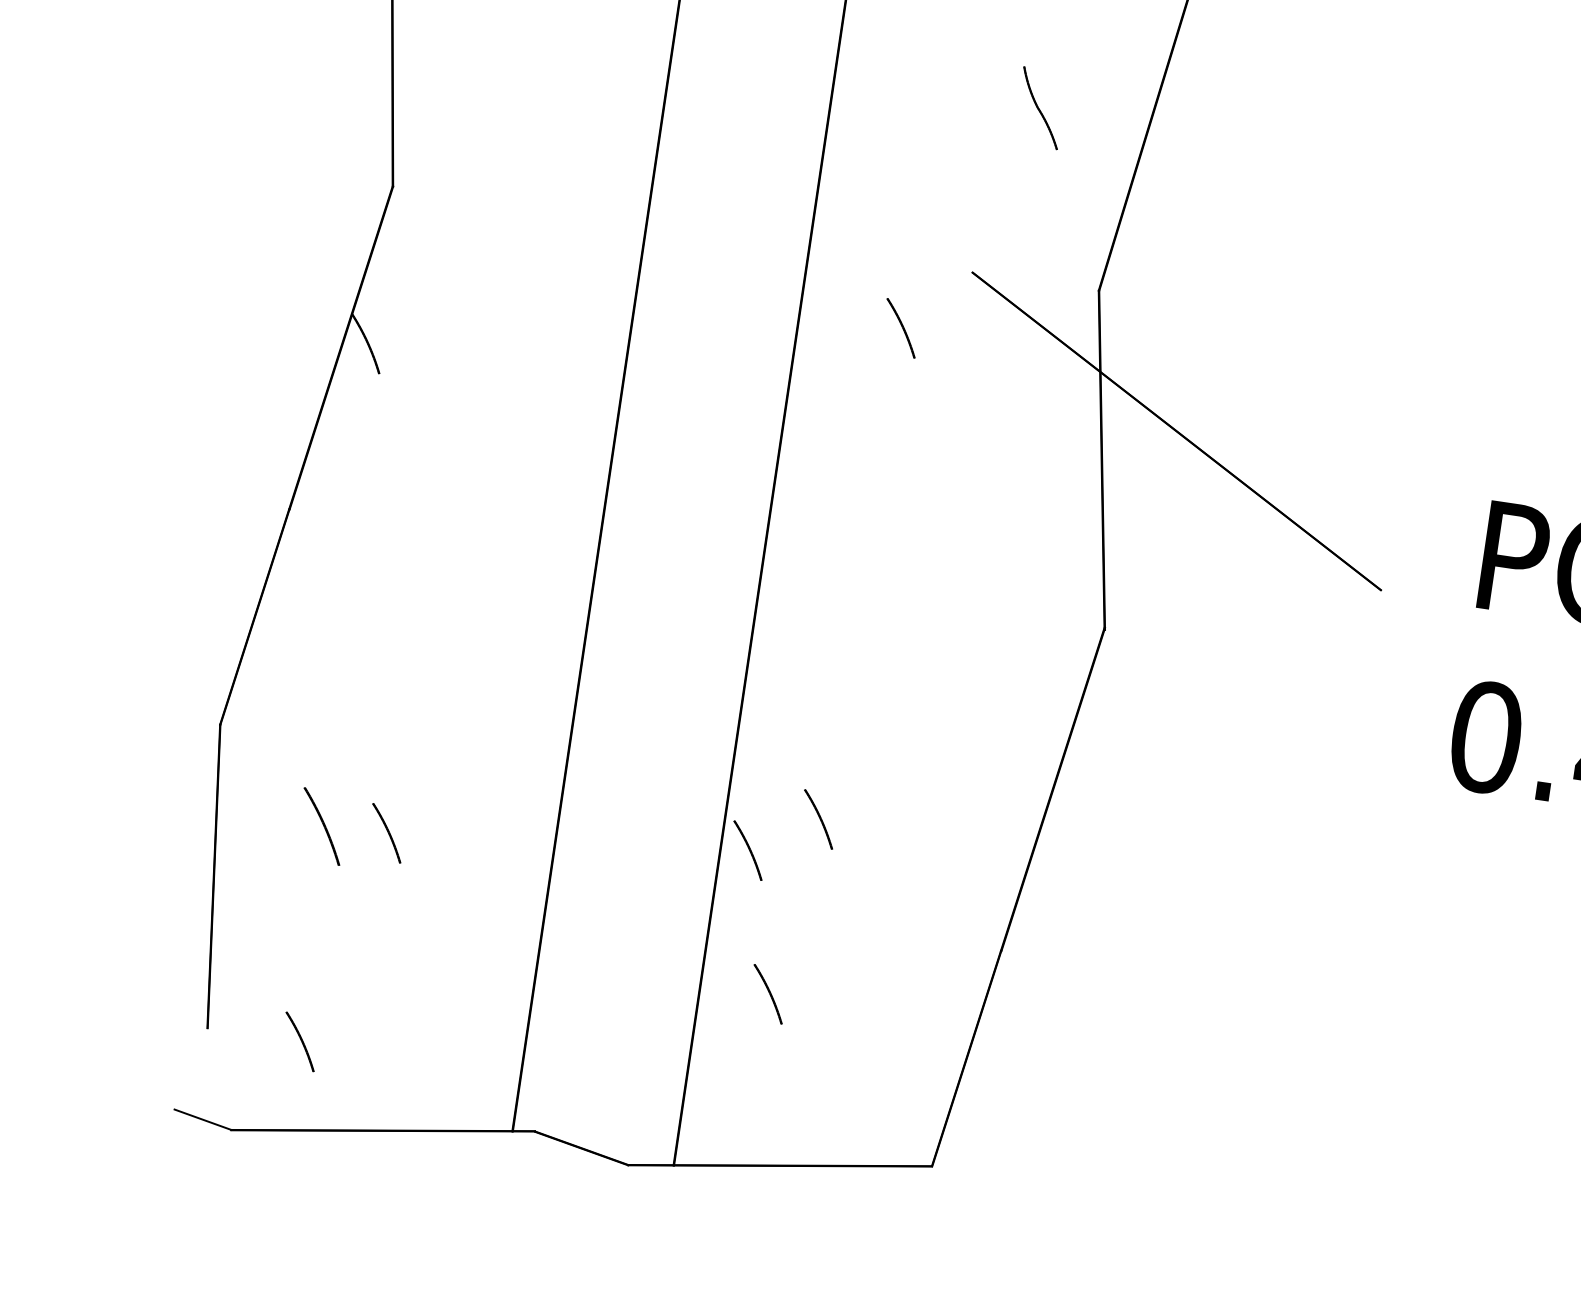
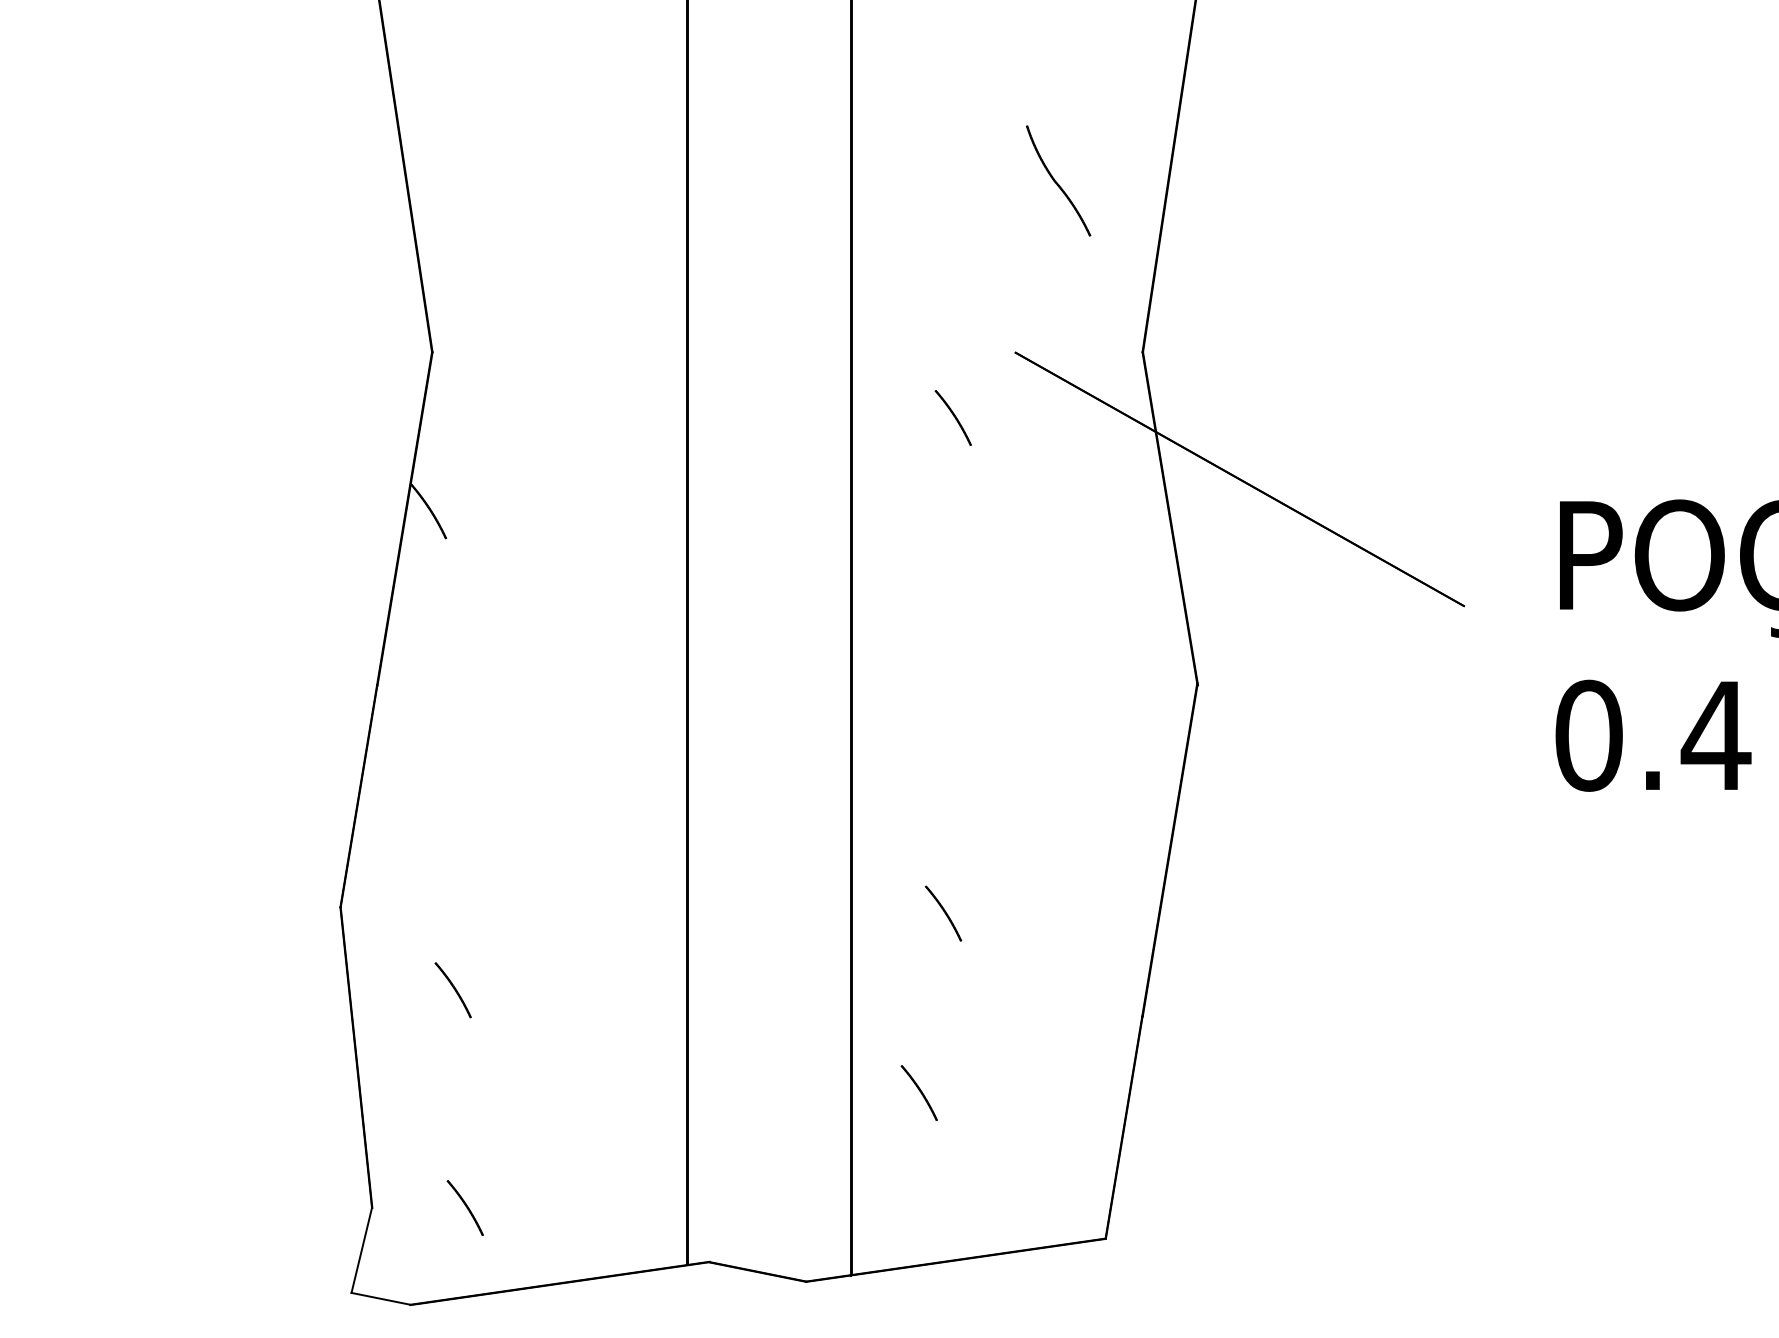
part: (1040, 107) -> (1058, 180), size x1.43
part: (319, 823) -> (452, 990), size x0.71
part: (386, 832) -> (519, 989), removed
part: (747, 850) -> (878, 954), removed
line: (190, 1067) -> (361, 1249), added

